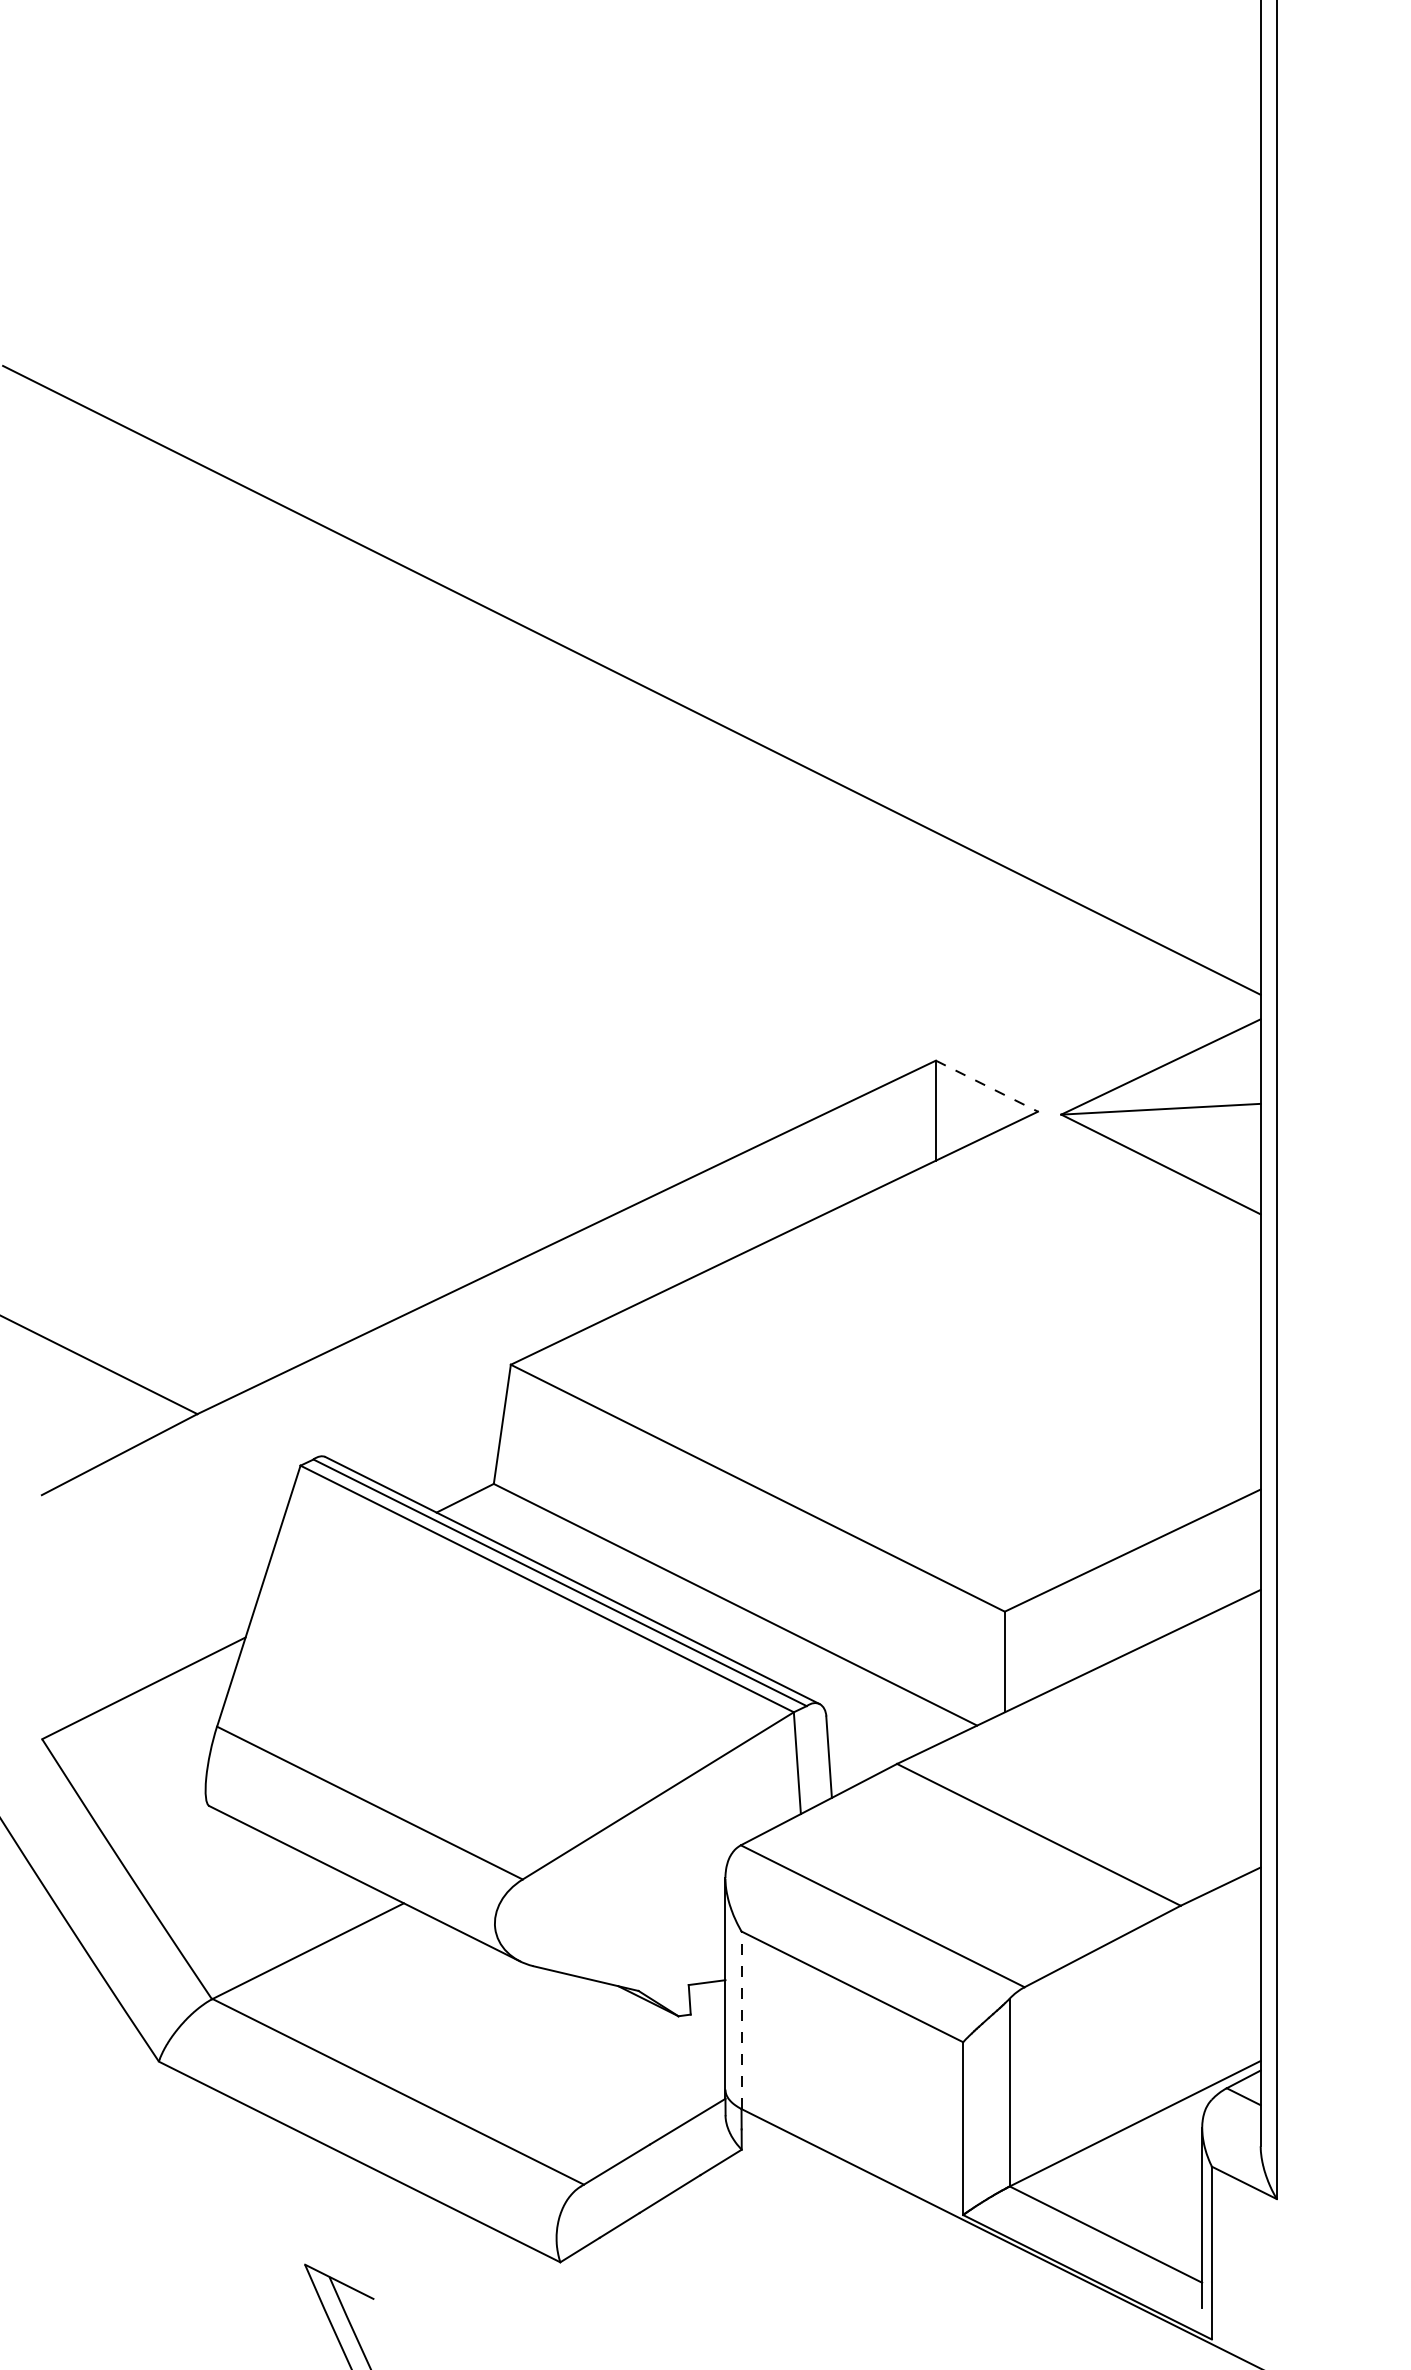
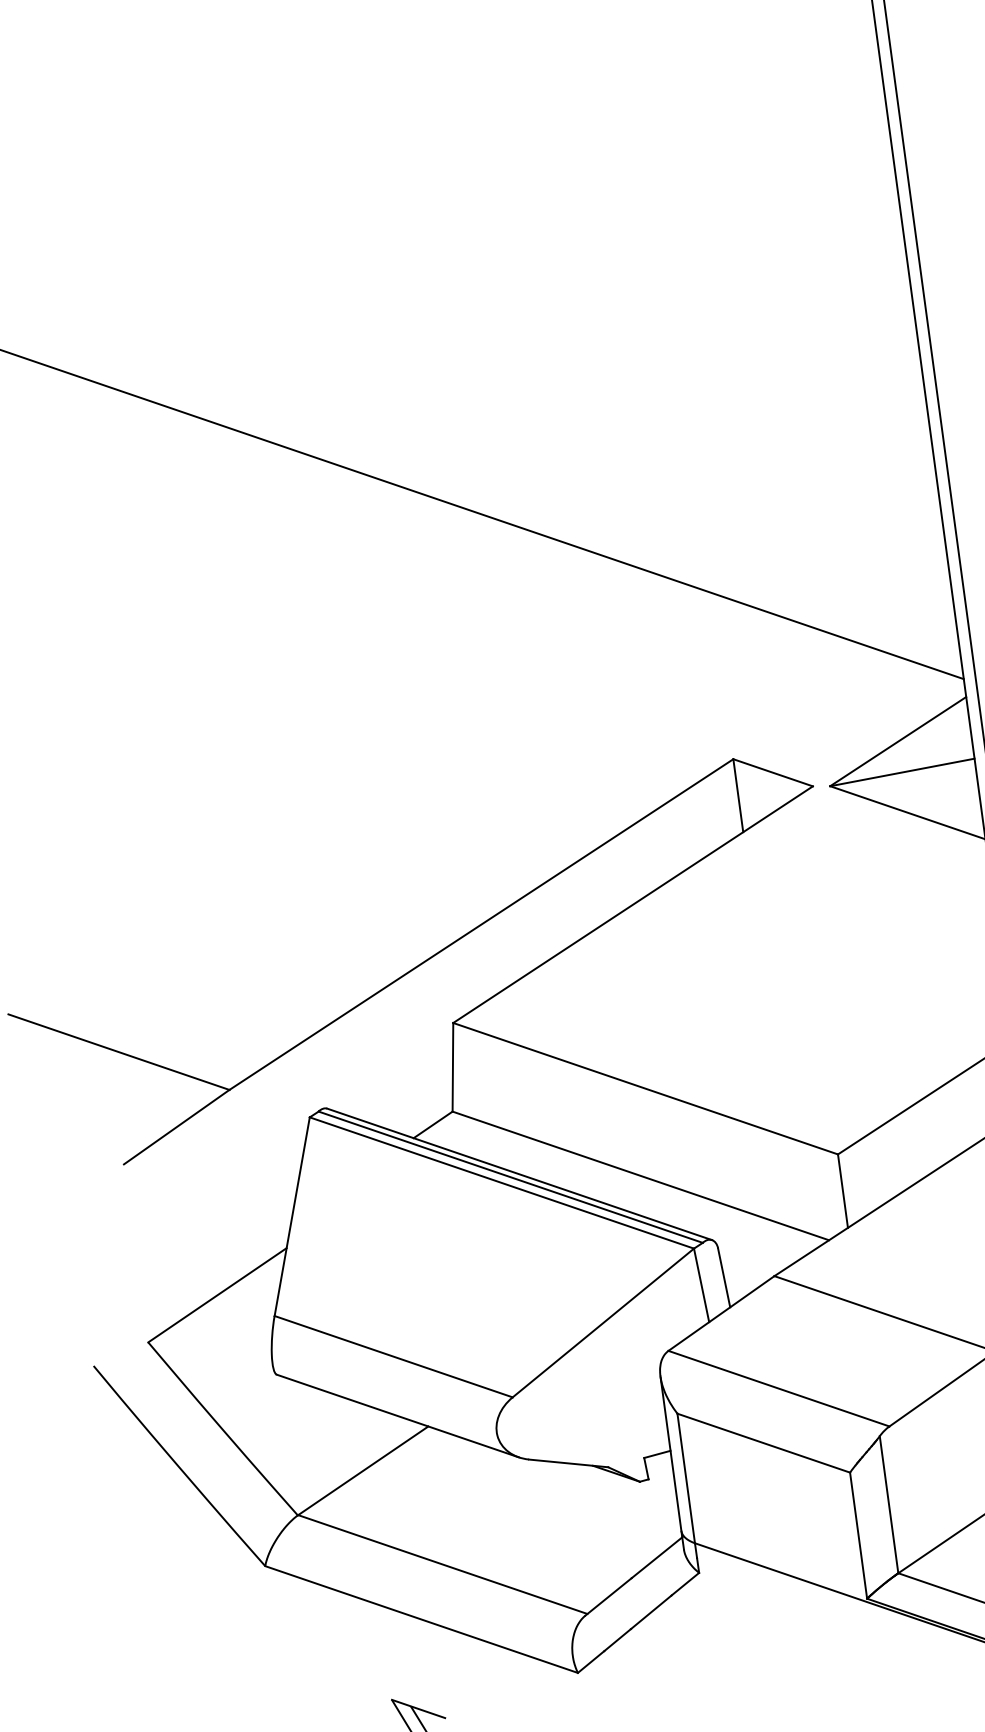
line: (987, 1086) -> (773, 772), dashed -> solid
line: (741, 2020) -> (686, 1478), dashed -> solid

